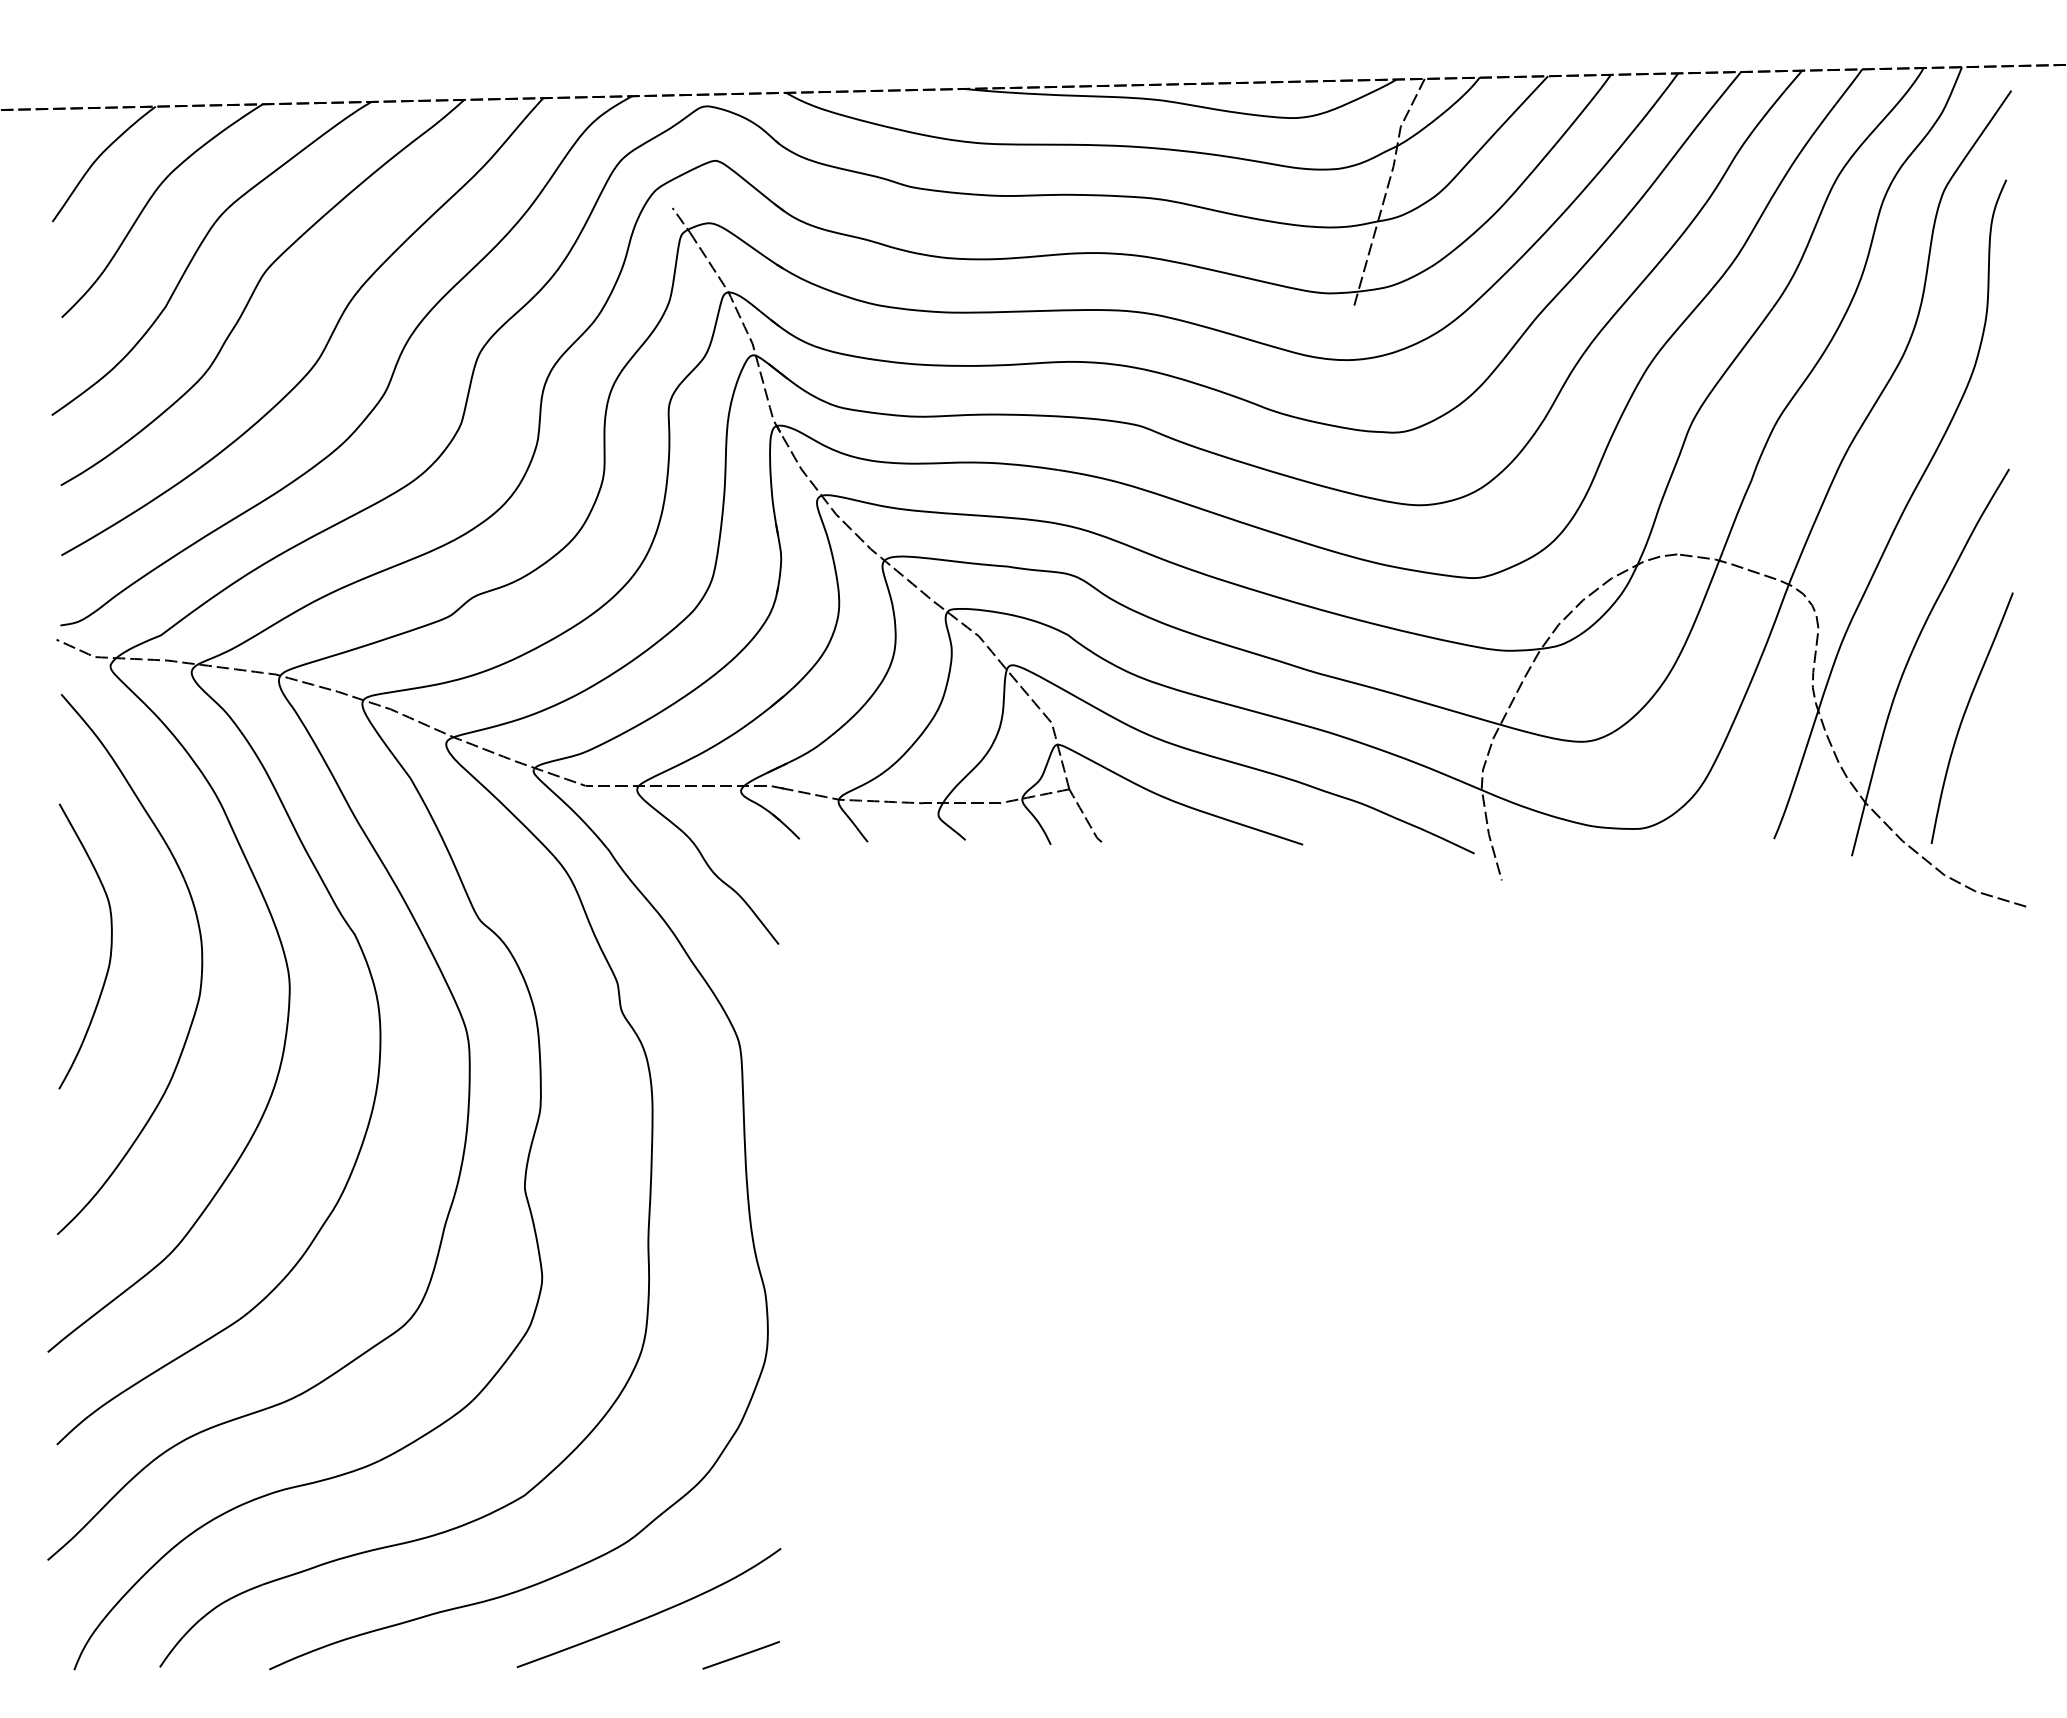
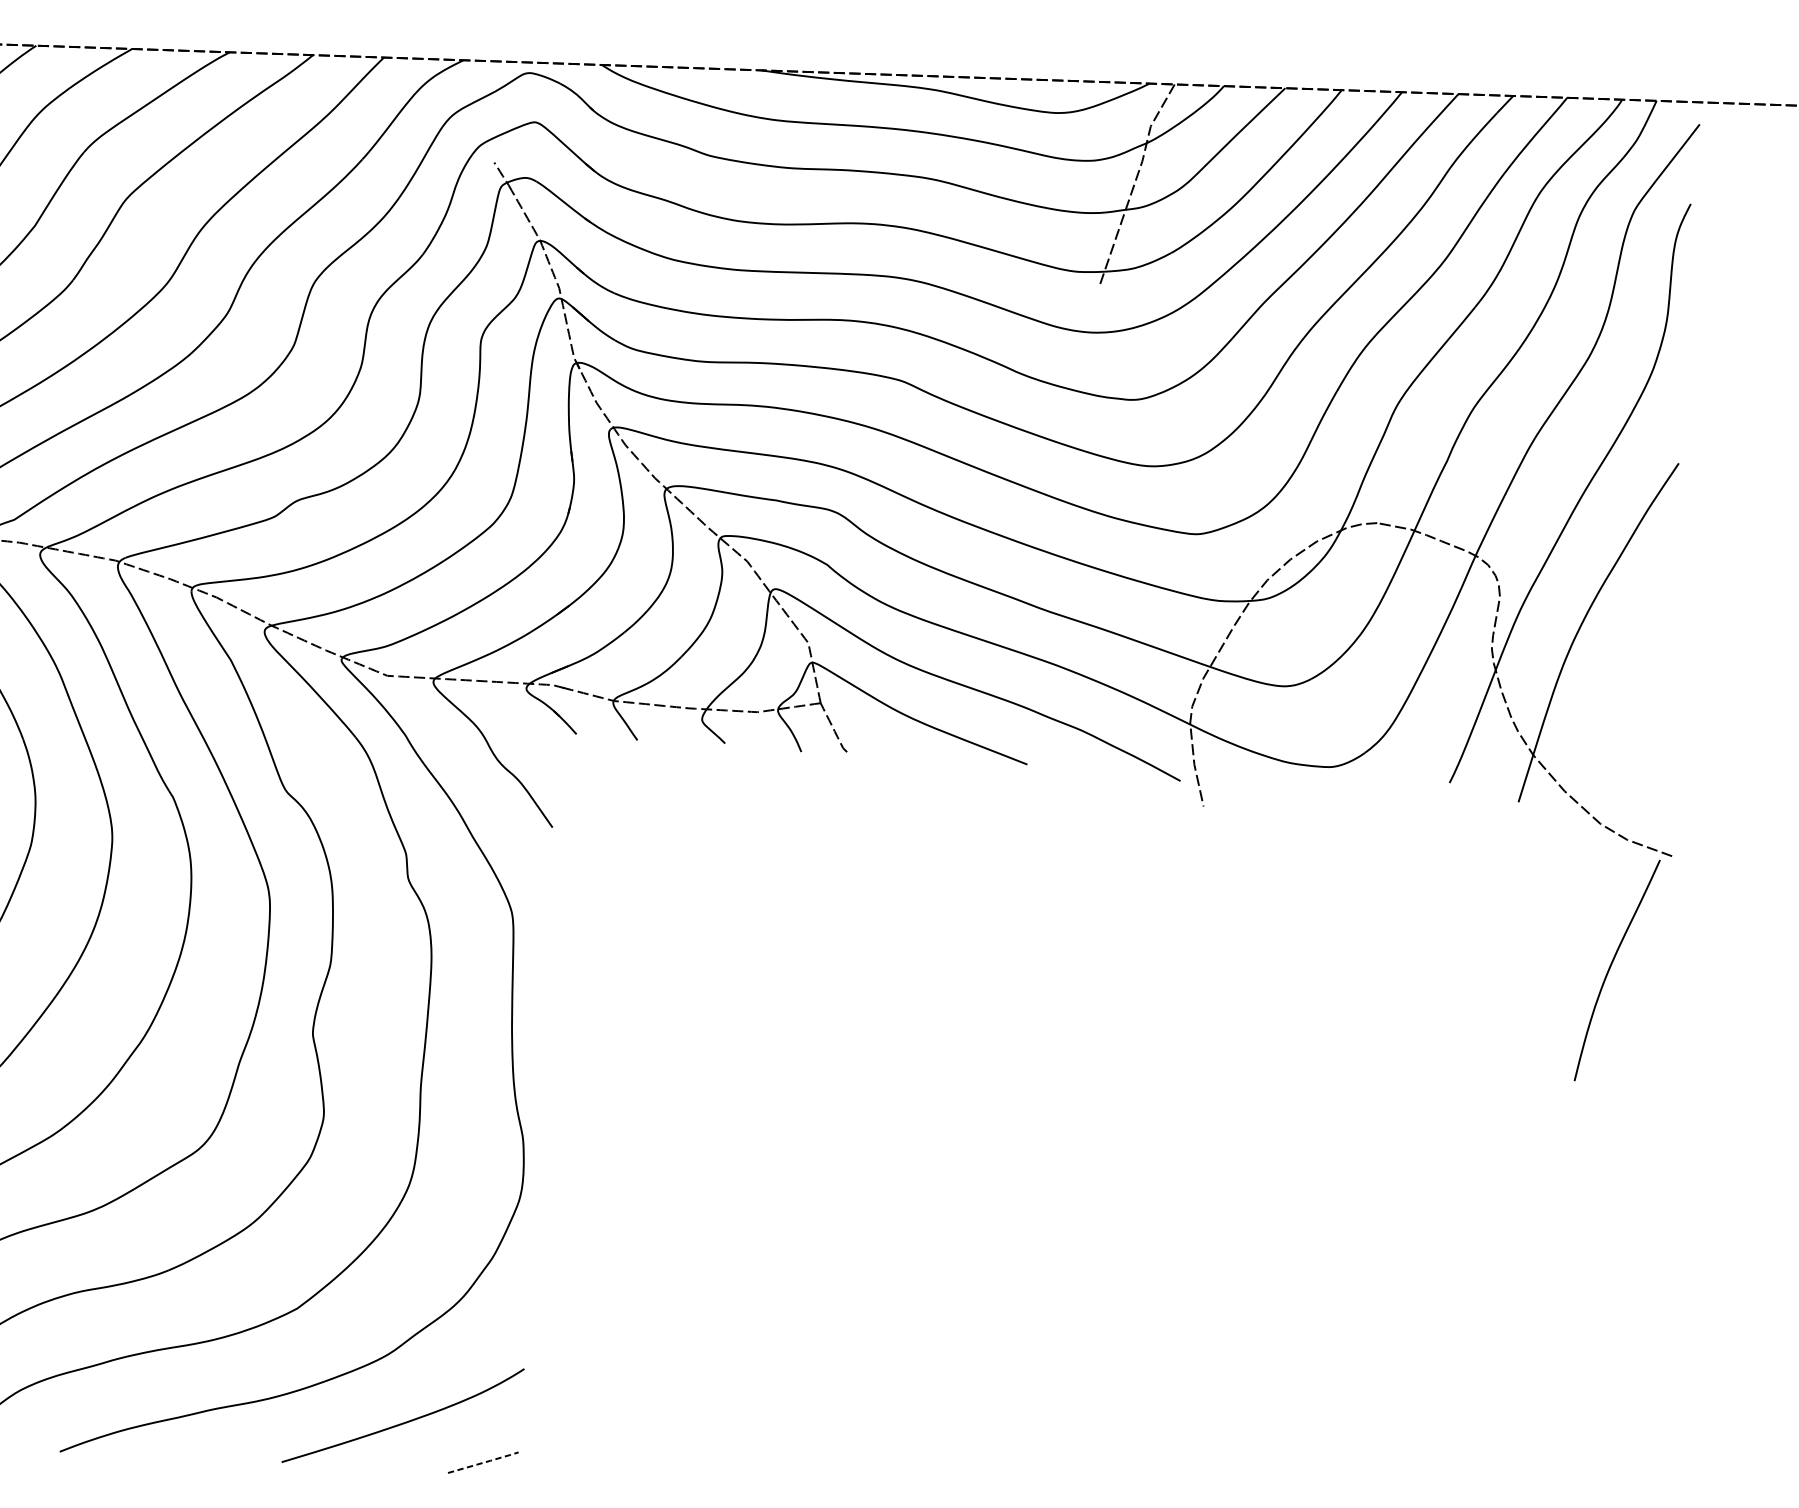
curve: (1965, 714) -> (1611, 966), moved
line: (742, 1655) -> (484, 1462), solid -> dashed

